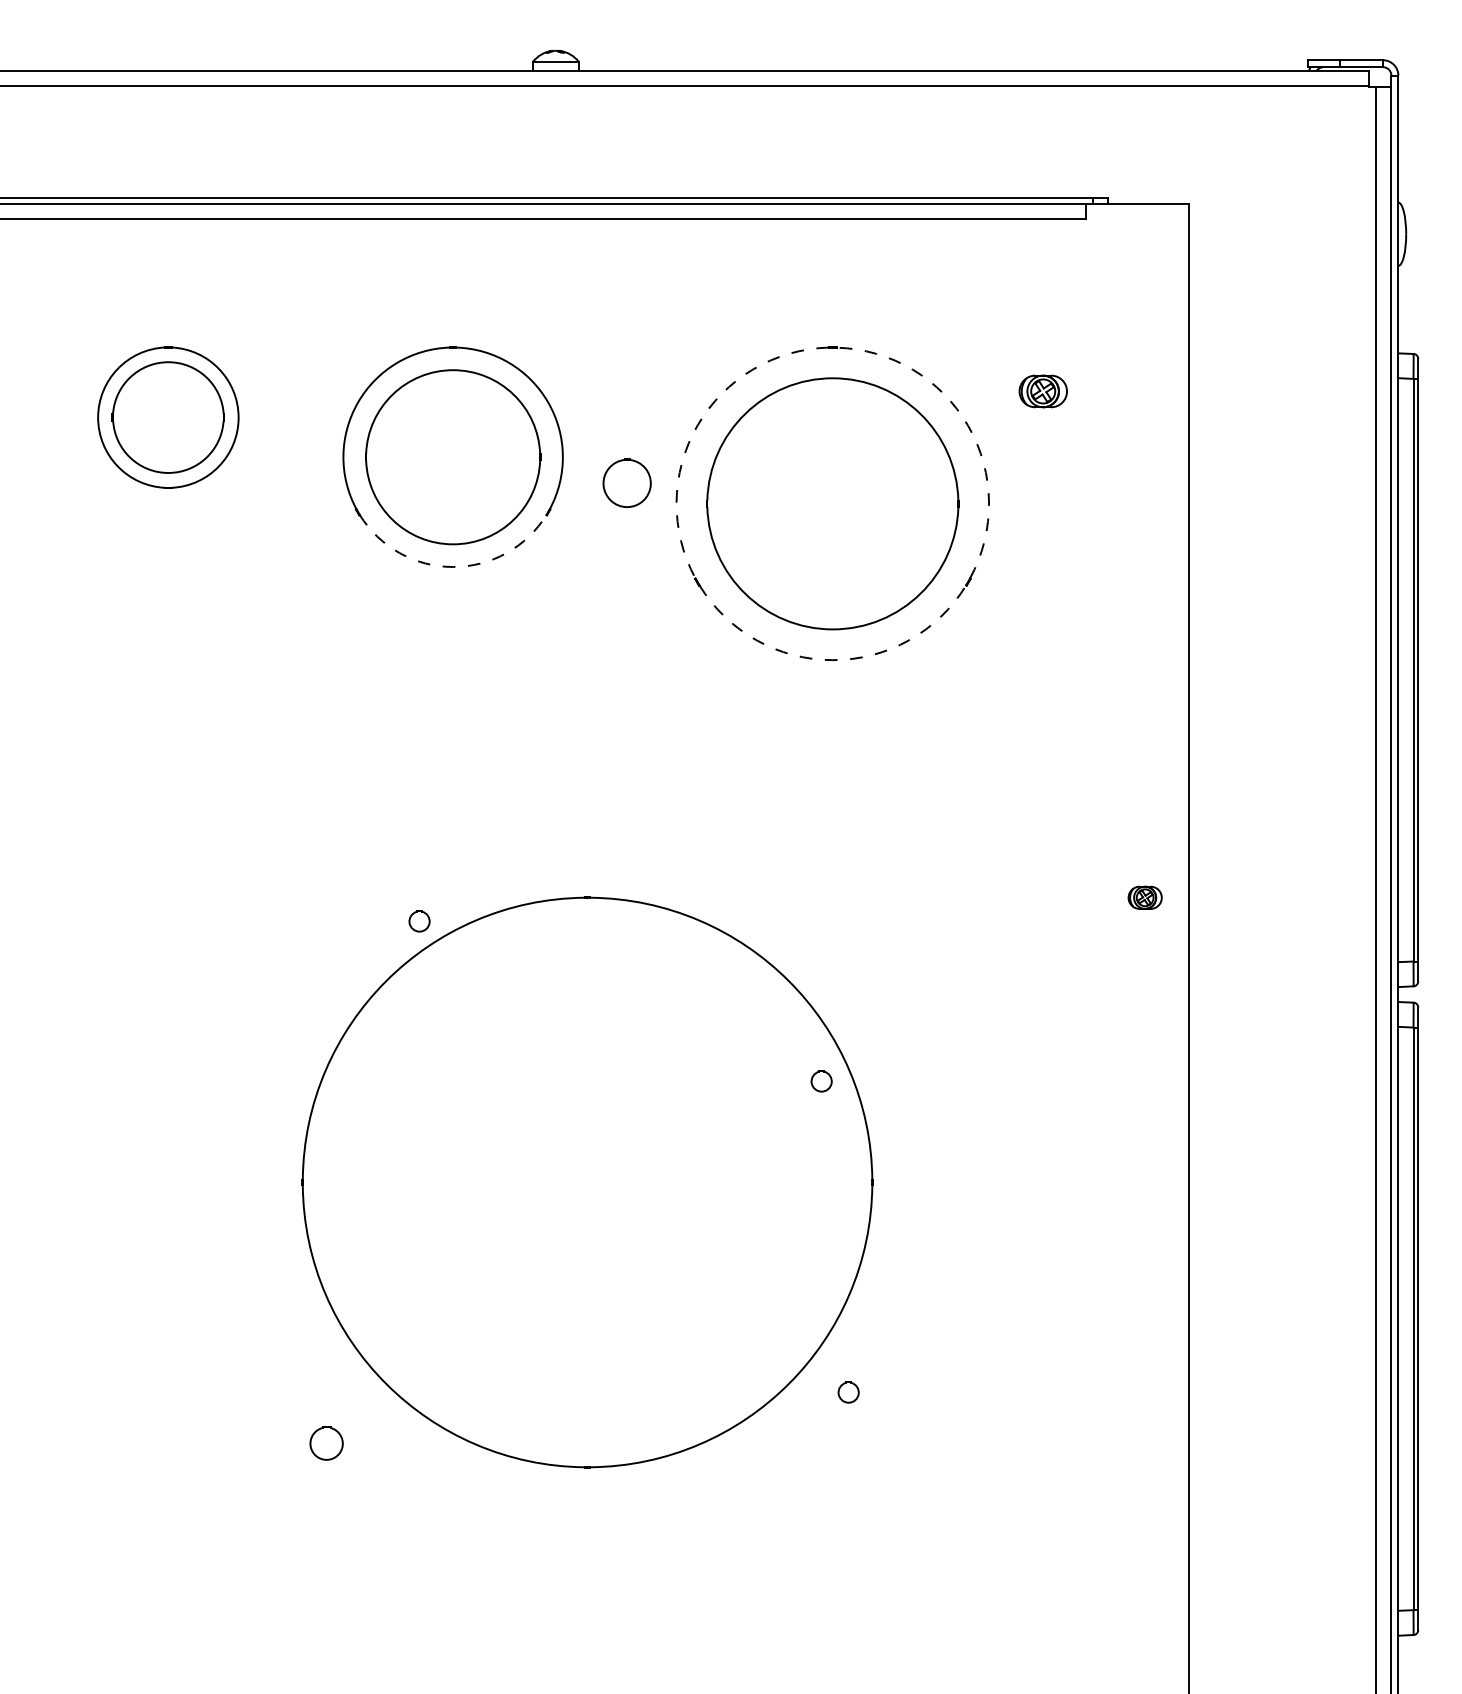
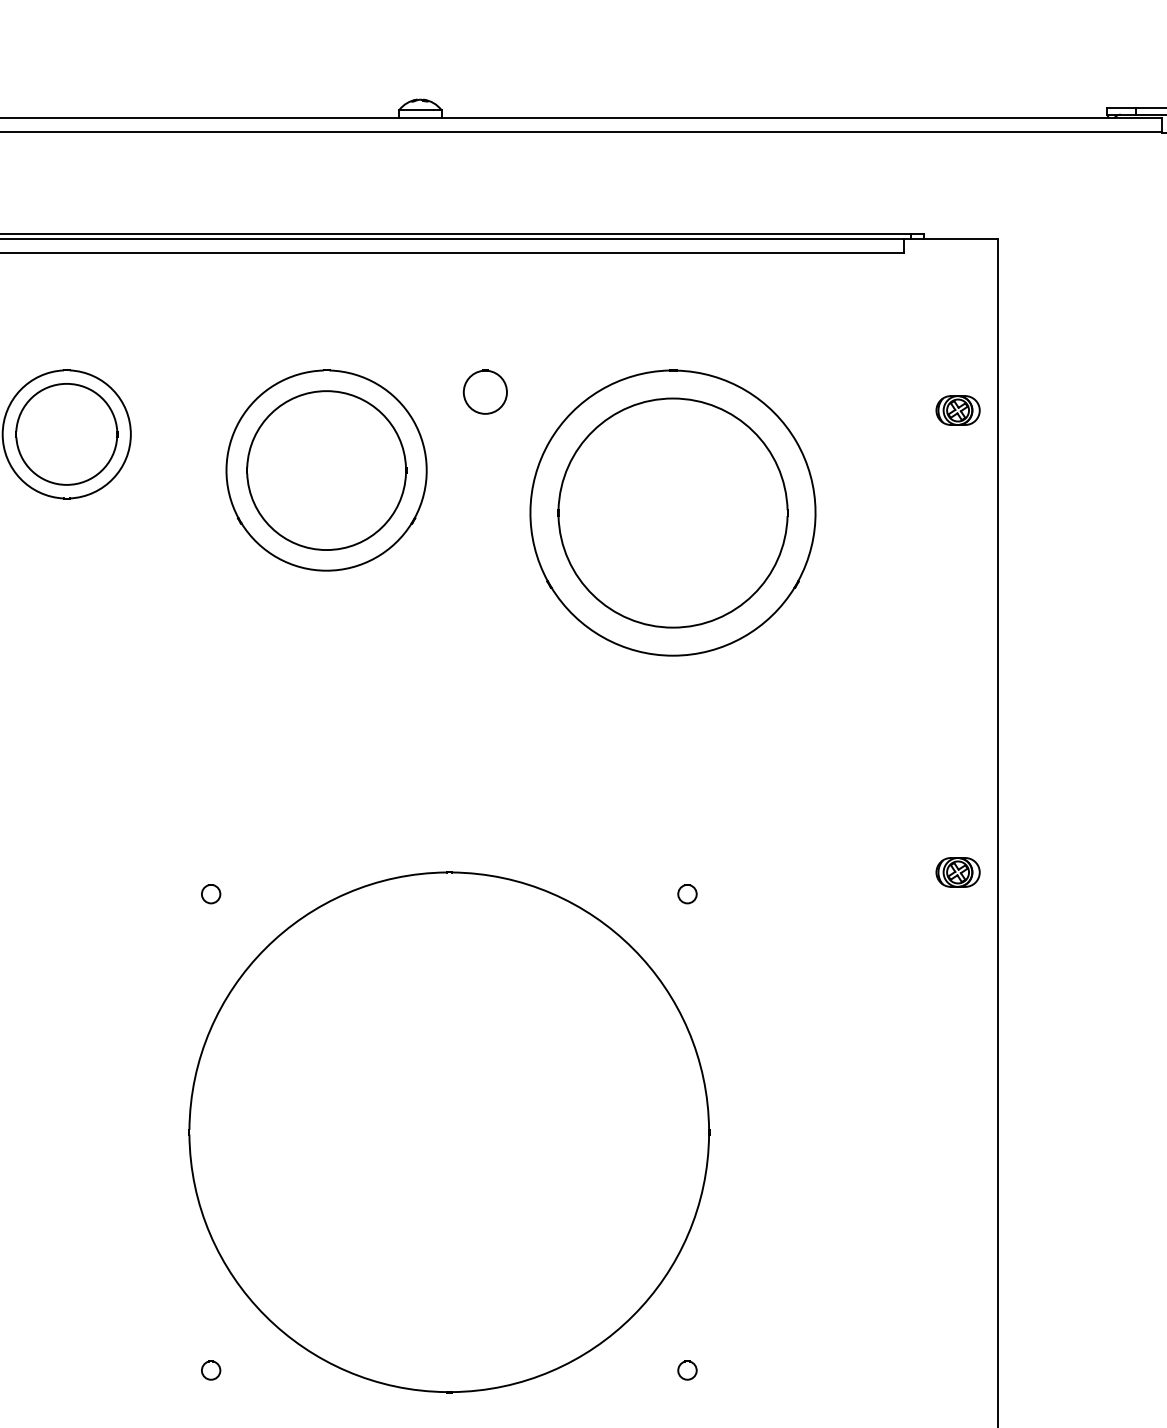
part: (1042, 391) -> (957, 410), moved
arc: (697, 425) -> (549, 441), dashed -> solid
arc: (968, 425) -> (796, 441), dashed -> solid
part: (626, 482) -> (484, 391), moved
arc: (453, 567) -> (326, 571), dashed -> solid
arc: (832, 660) -> (672, 656), dashed -> solid
part: (1144, 897) -> (957, 872), size x1.43
part: (419, 921) -> (211, 894), moved
part: (821, 1081) -> (687, 894), moved
part: (848, 1392) -> (687, 1370), moved
part: (326, 1443) -> (211, 1370), size x0.62

